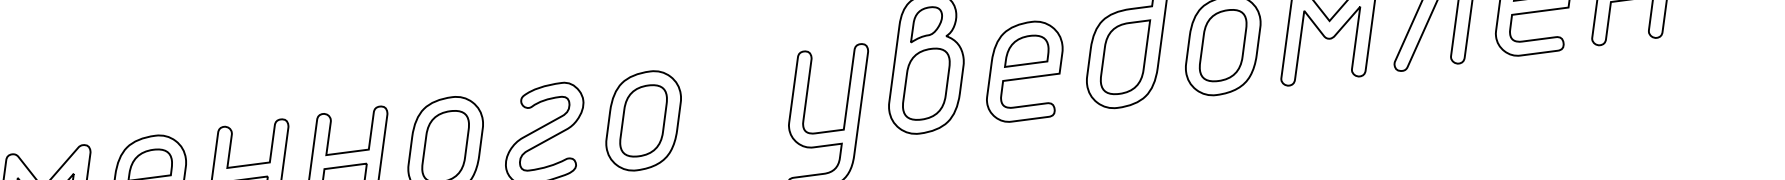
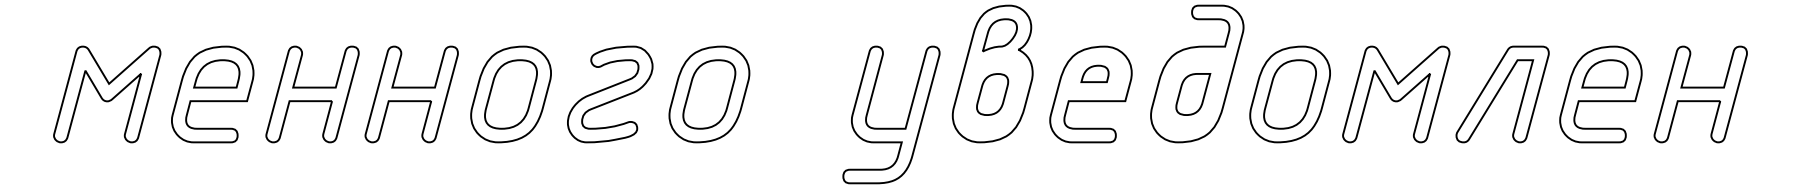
part: (1025, 50) -> (1094, 73), size x0.6
part: (1126, 58) -> (1193, 94), size x0.6
part: (926, 84) -> (992, 94), size x0.6

